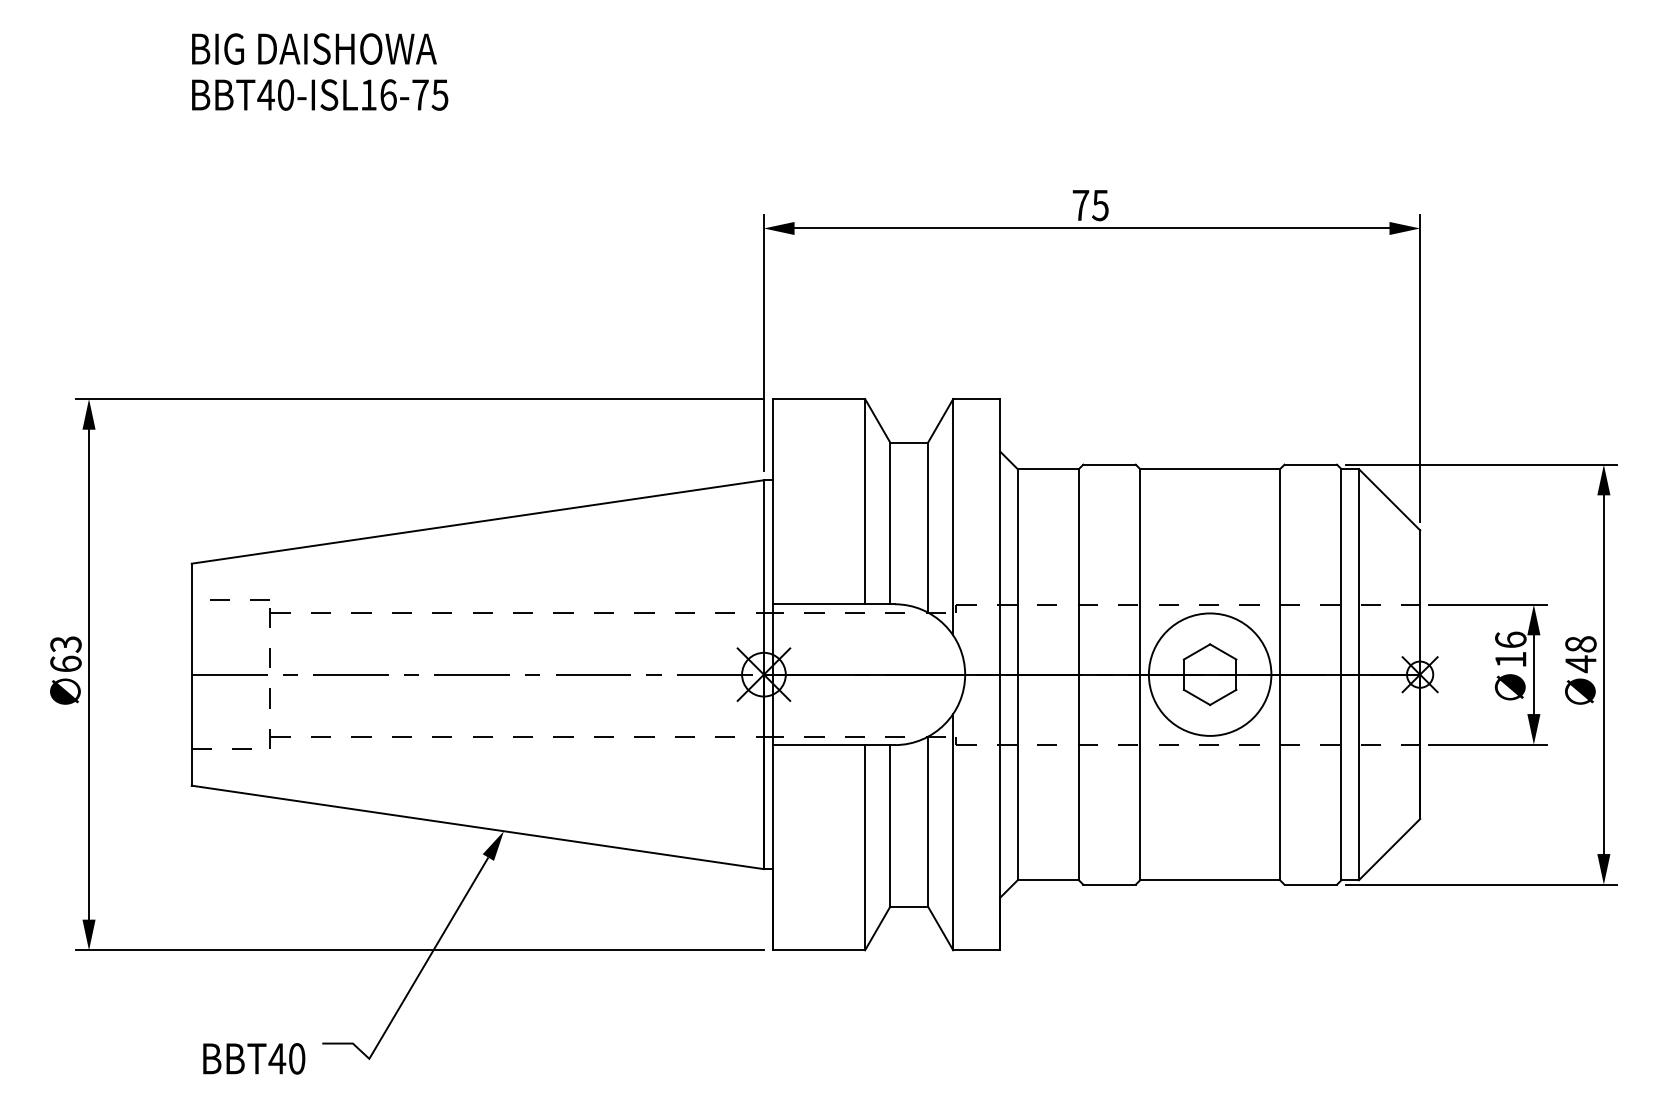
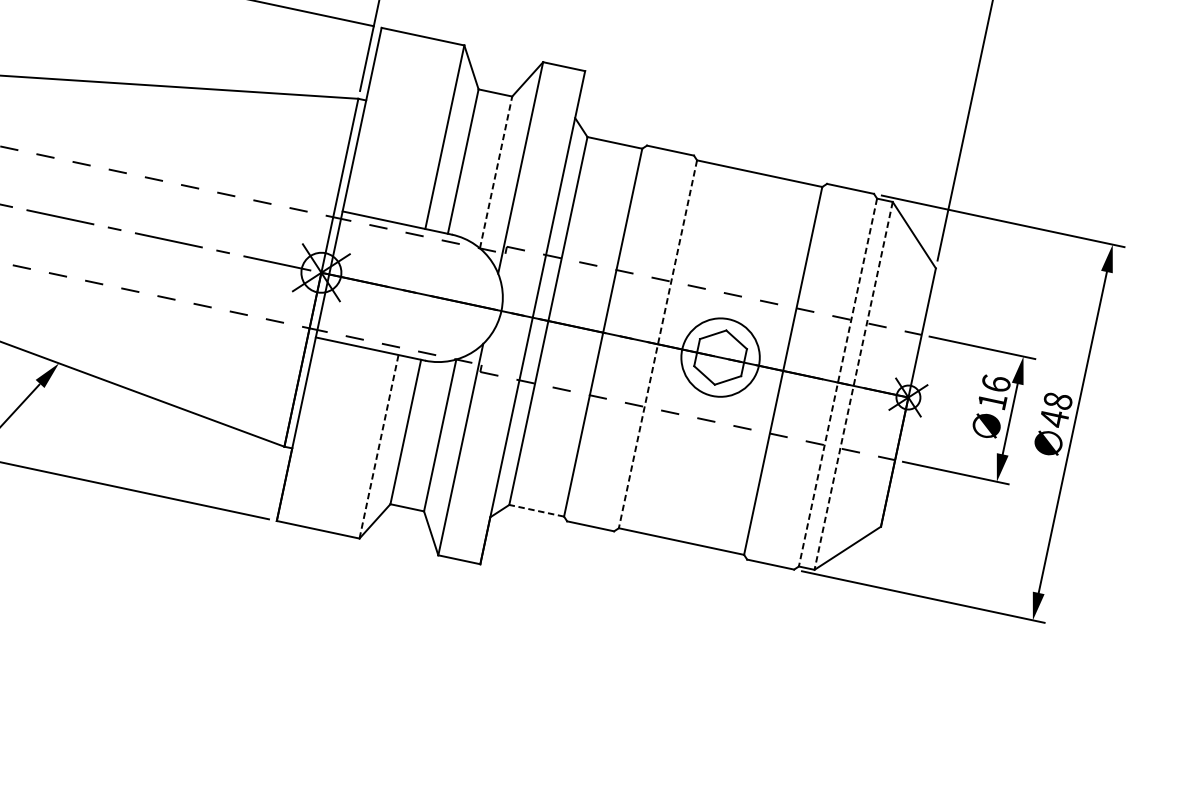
line: (927, 527) -> (495, 172), solid -> dashed
line: (1140, 674) -> (658, 344), solid -> dashed
circle: (1209, 674) -> (720, 357), size x0.7
line: (1341, 674) -> (838, 382), solid -> dashed
line: (1358, 674) -> (853, 385), solid -> dashed
line: (865, 847) -> (379, 446), solid -> dashed
line: (1048, 880) -> (536, 511), solid -> dashed

